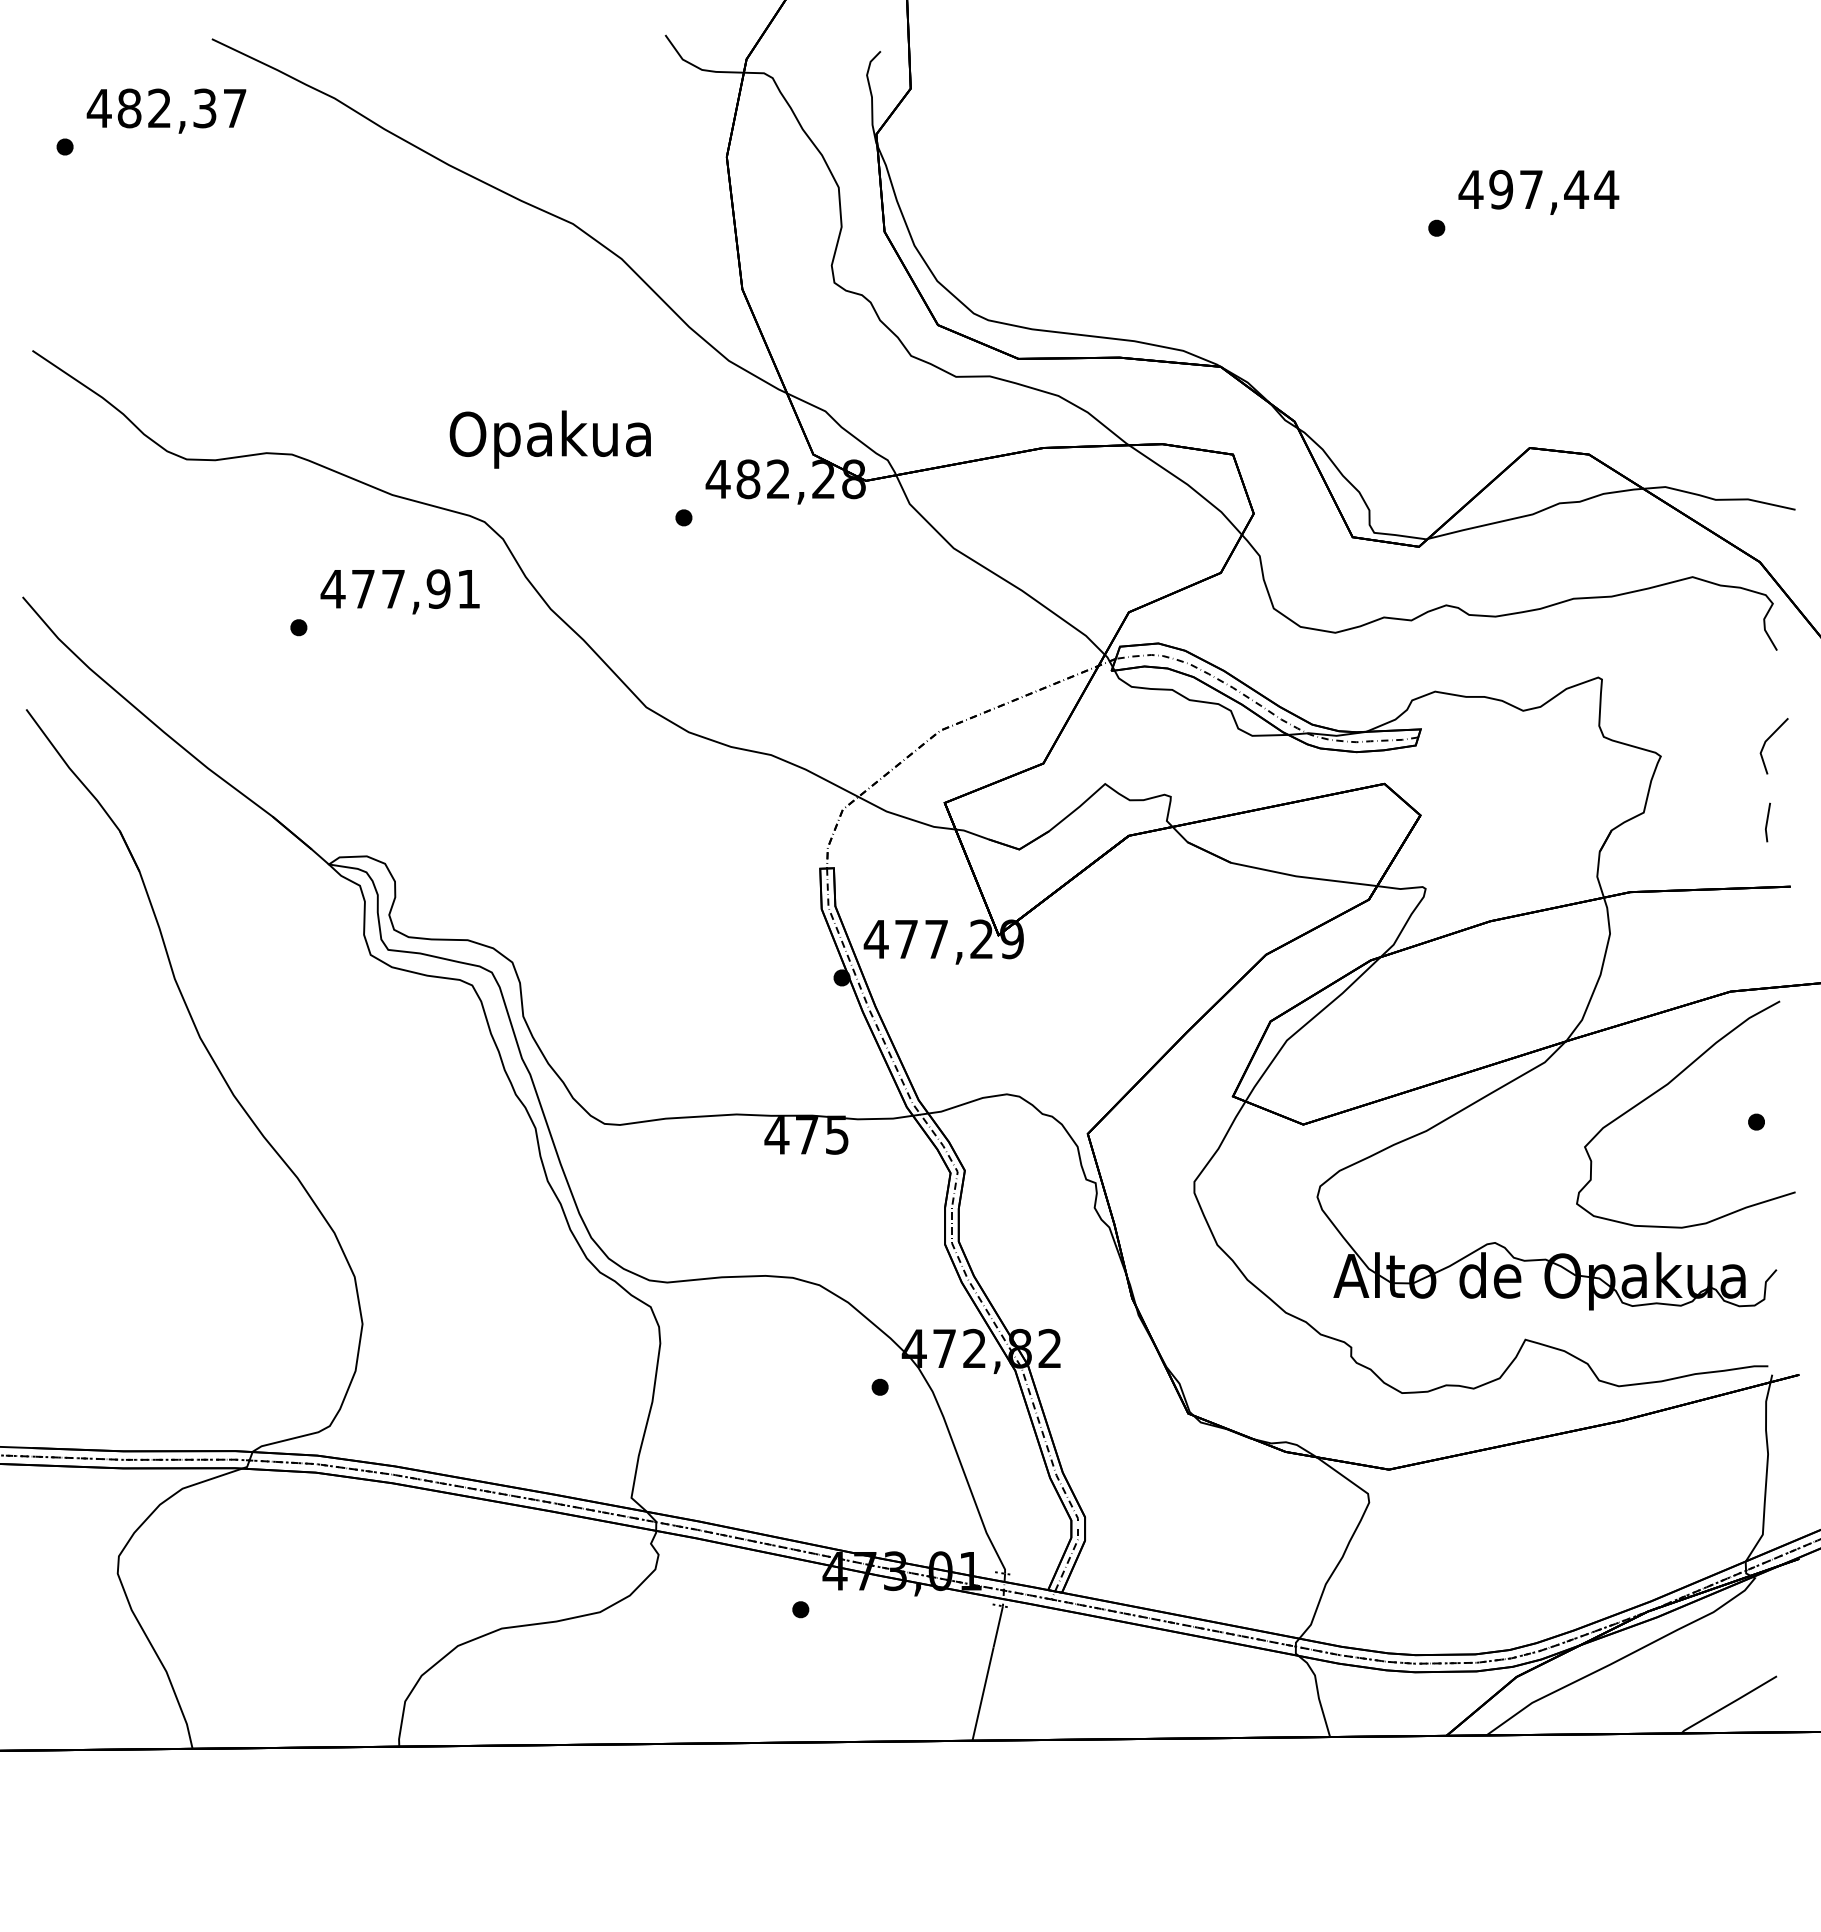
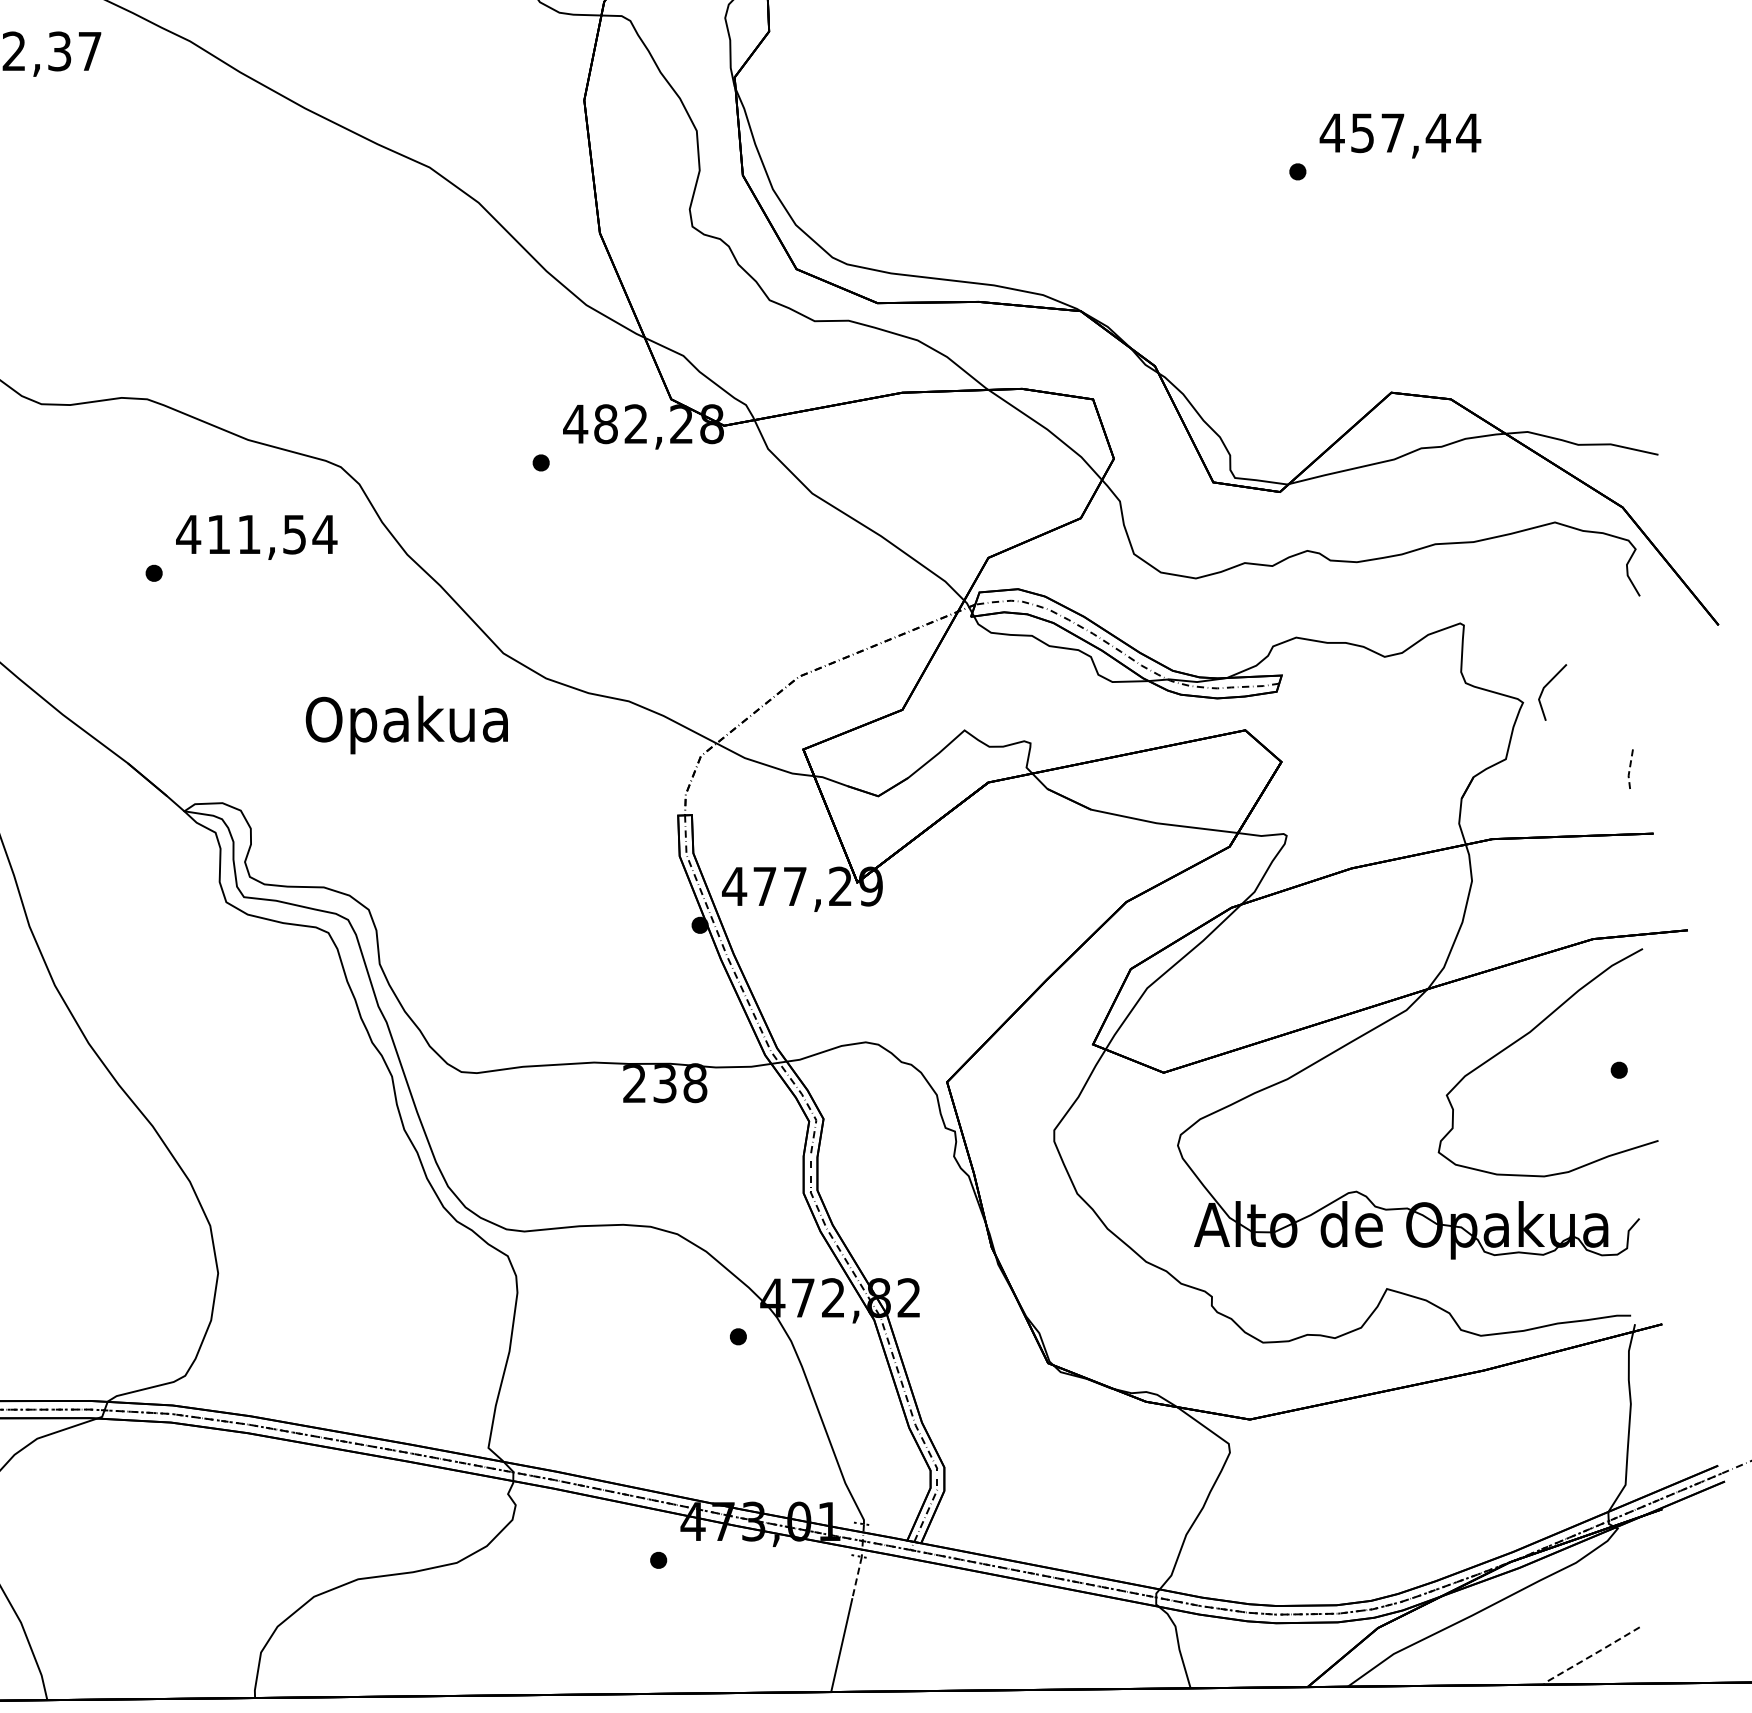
text: (1501, 189) -> (1362, 132), 497,44 -> 457,44
text: (549, 439) -> (406, 724), moved
text: (416, 588) -> (272, 533), 477,91 -> 411,54
line: (1766, 742) -> (1544, 688), moved
line: (1766, 823) -> (1629, 770), solid -> dashed
text: (806, 1134) -> (664, 1082), 475 -> 238
line: (998, 1627) -> (857, 1578), solid -> dashed
line: (1728, 1704) -> (1591, 1655), solid -> dashed

